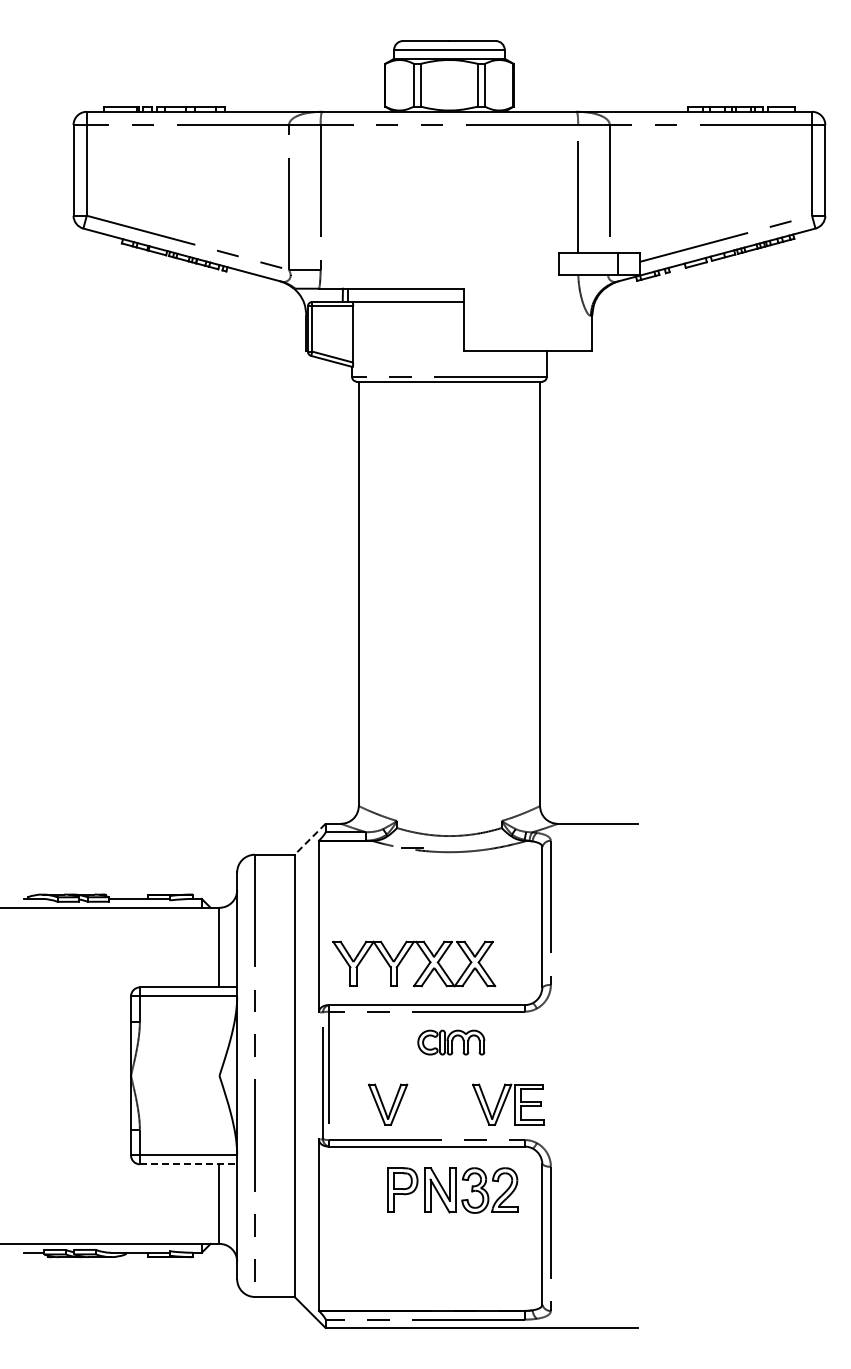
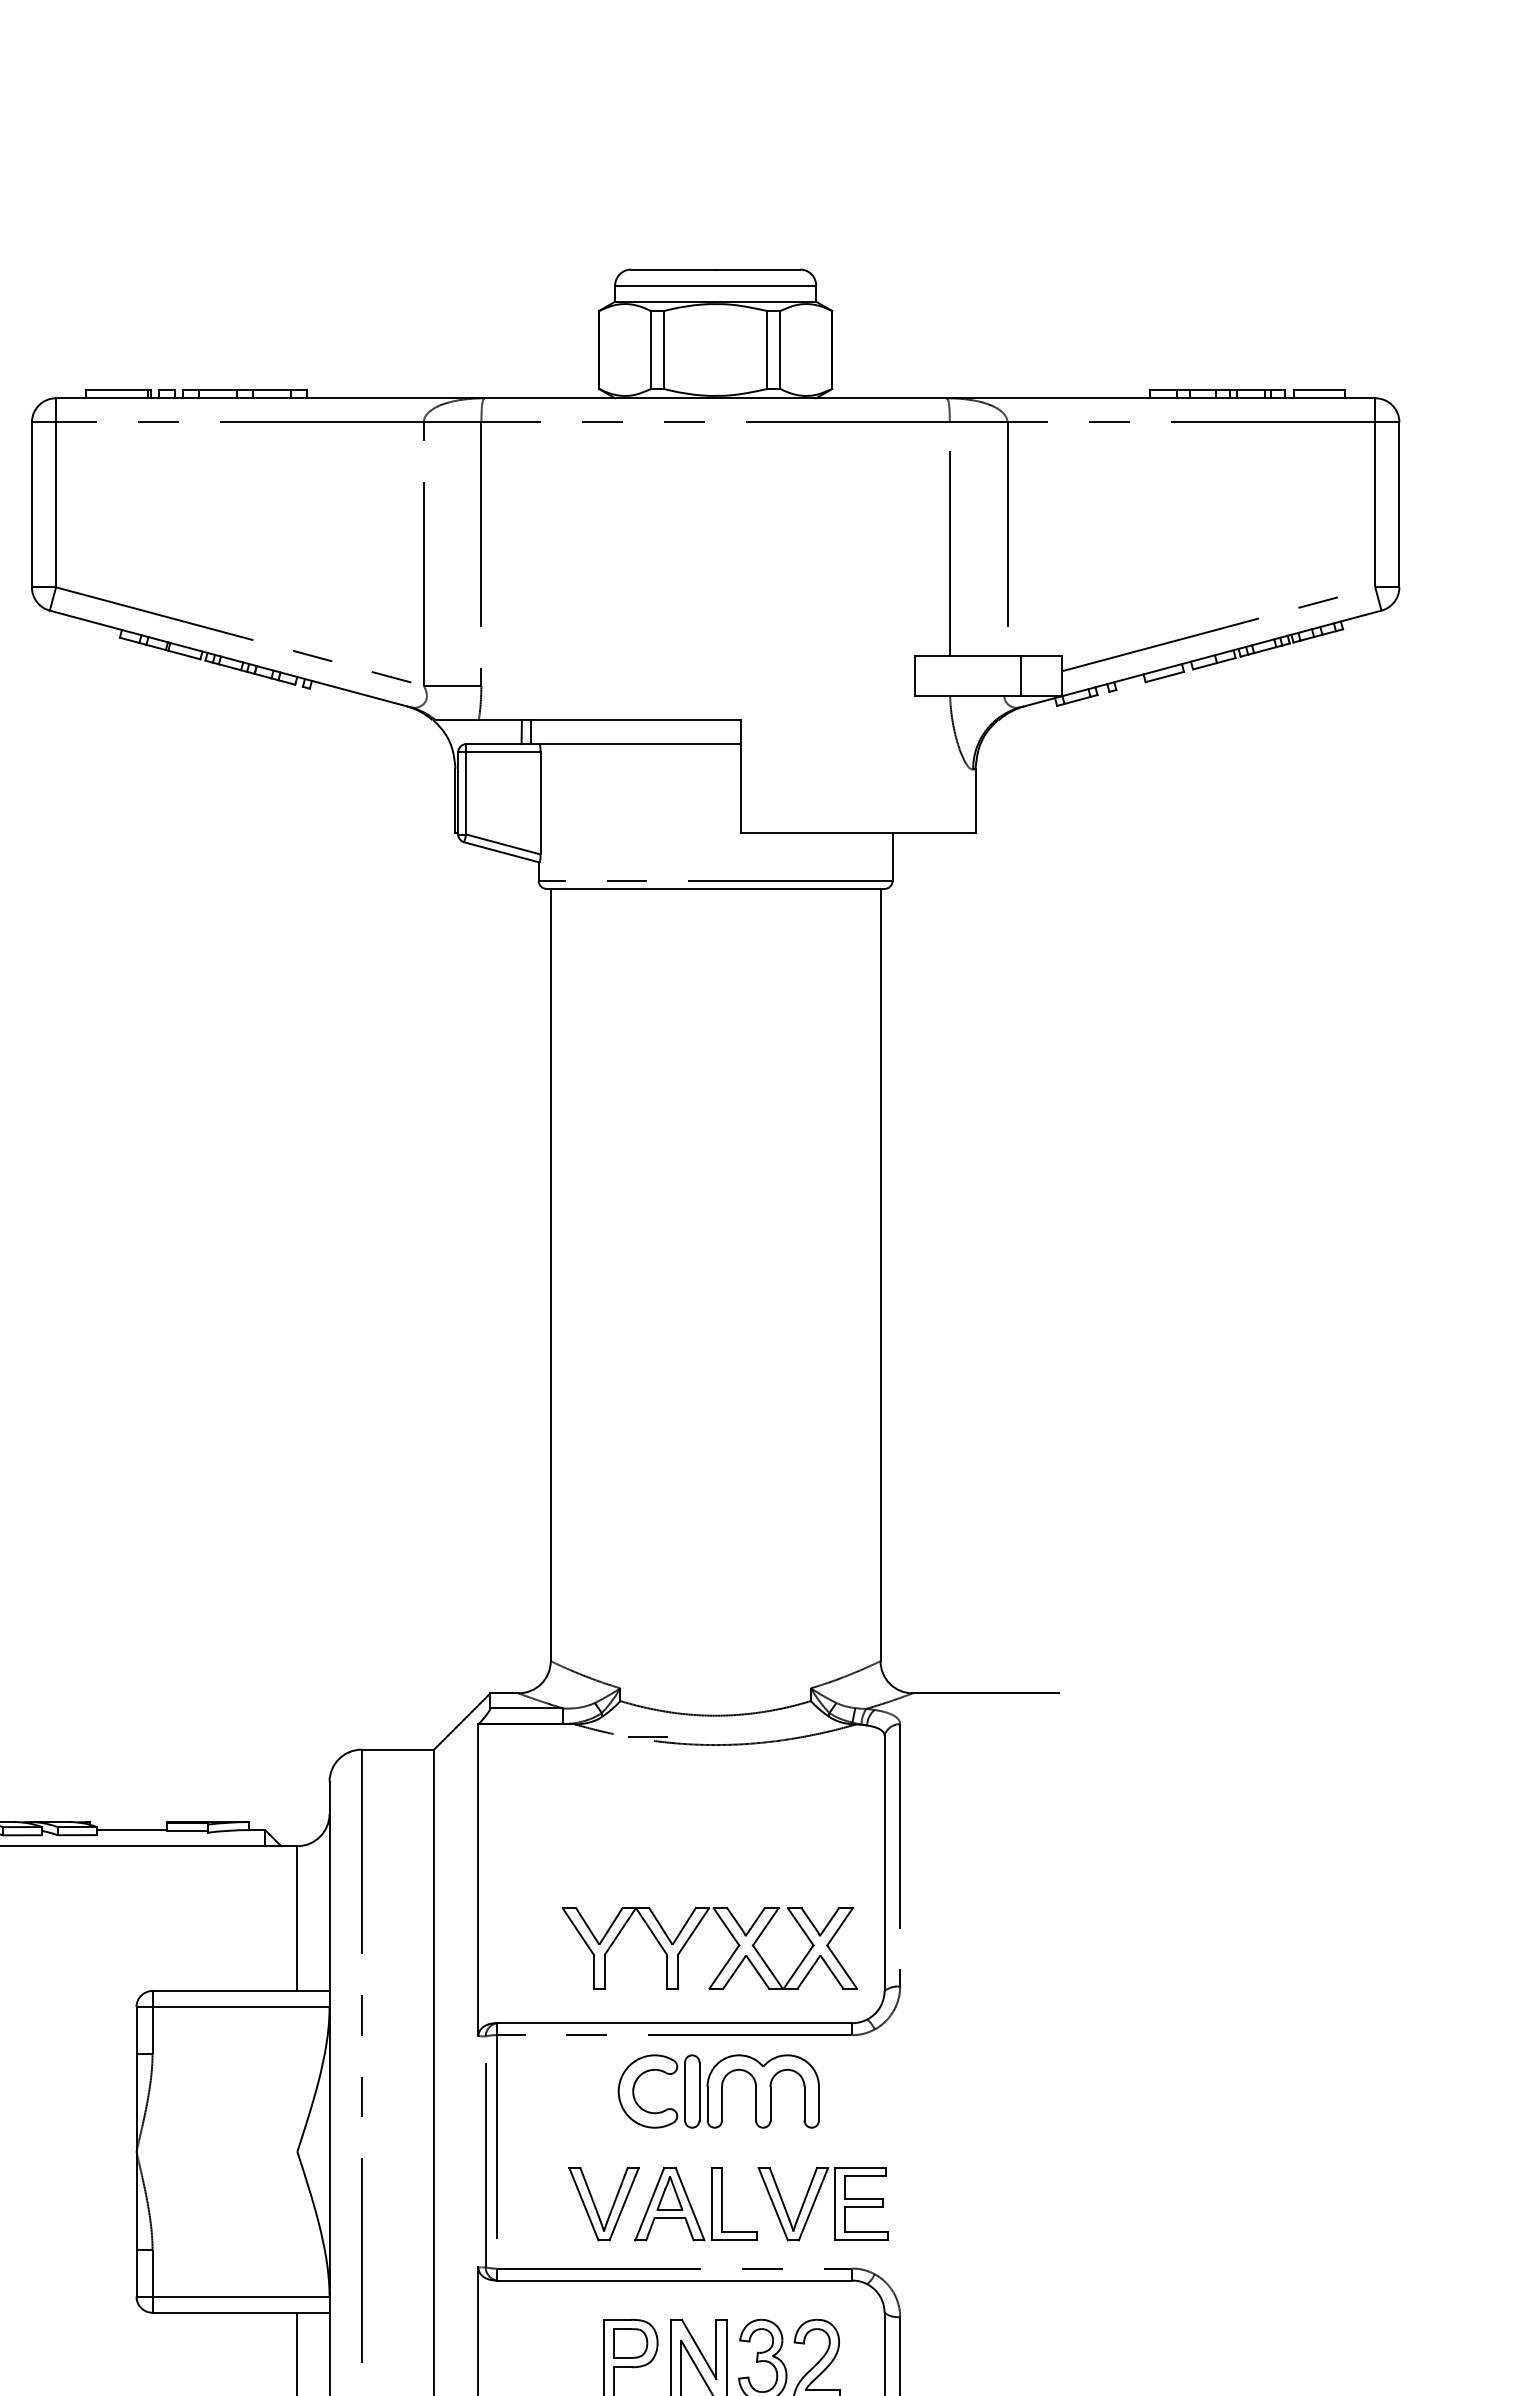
line: (310, 839) -> (462, 1721), dashed -> solid
part: (405, 956) -> (693, 1934), moved
part: (451, 1042) -> (719, 2091), size x1.67
part: (438, 1104) -> (695, 2203), added
line: (188, 1164) -> (240, 2313), dashed -> solid

